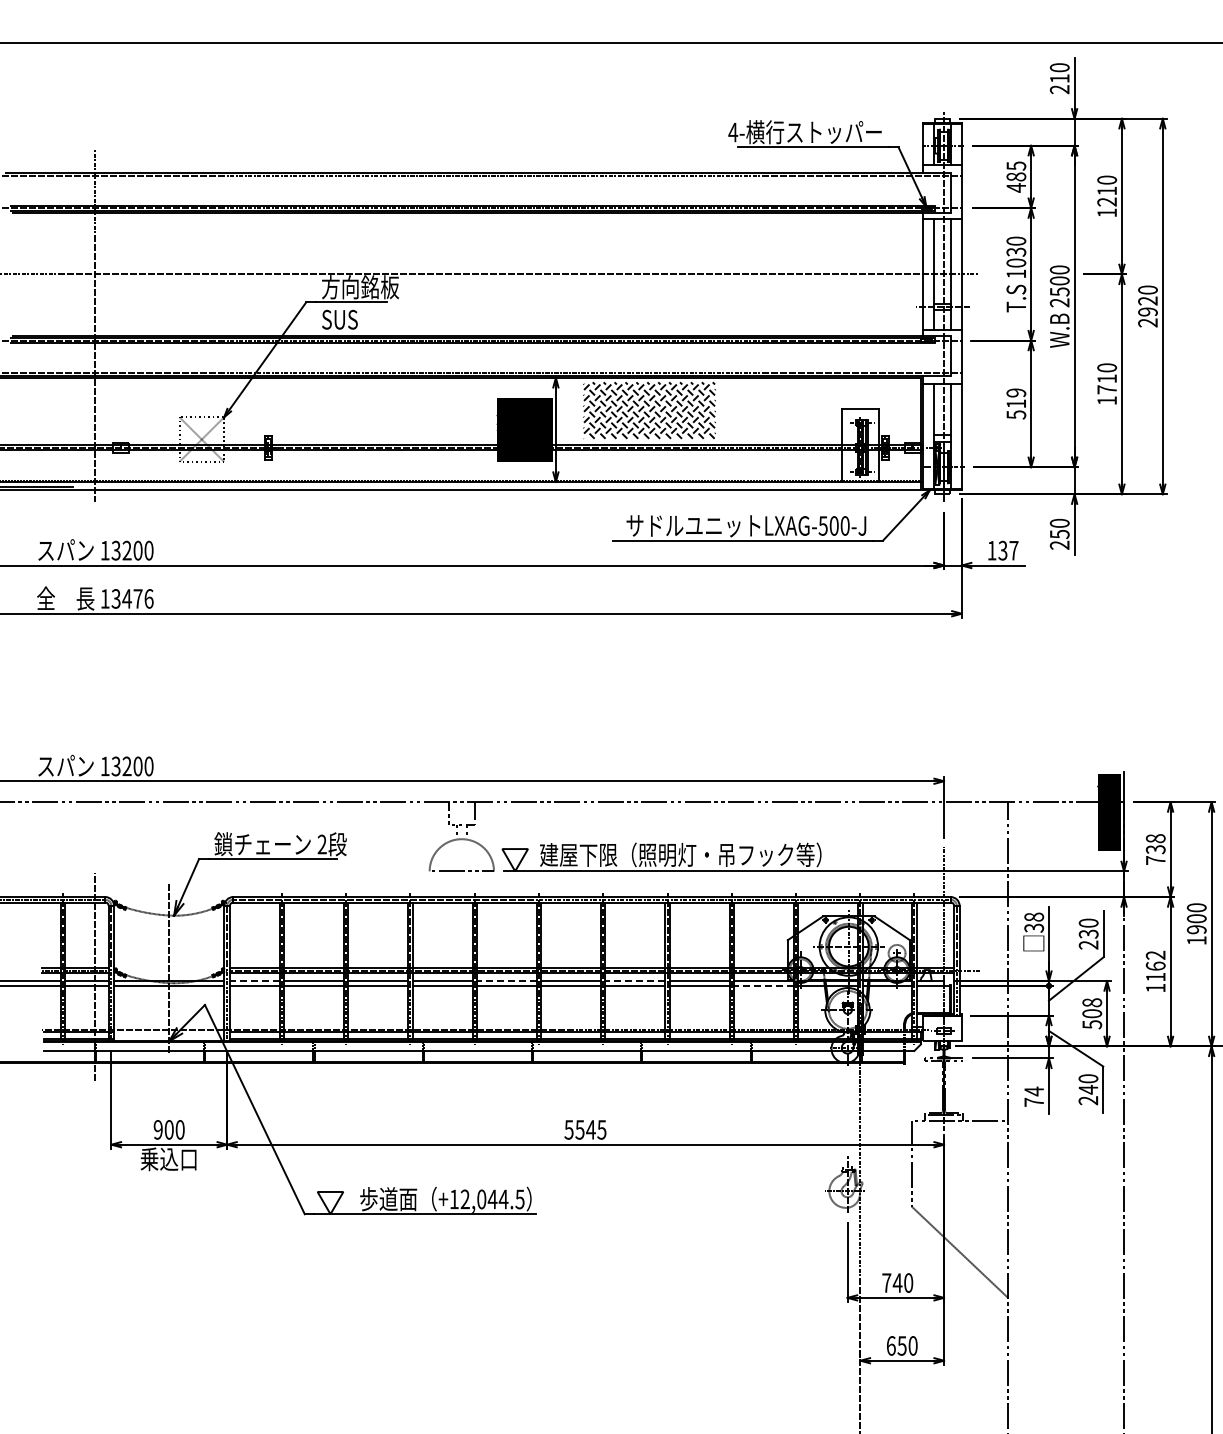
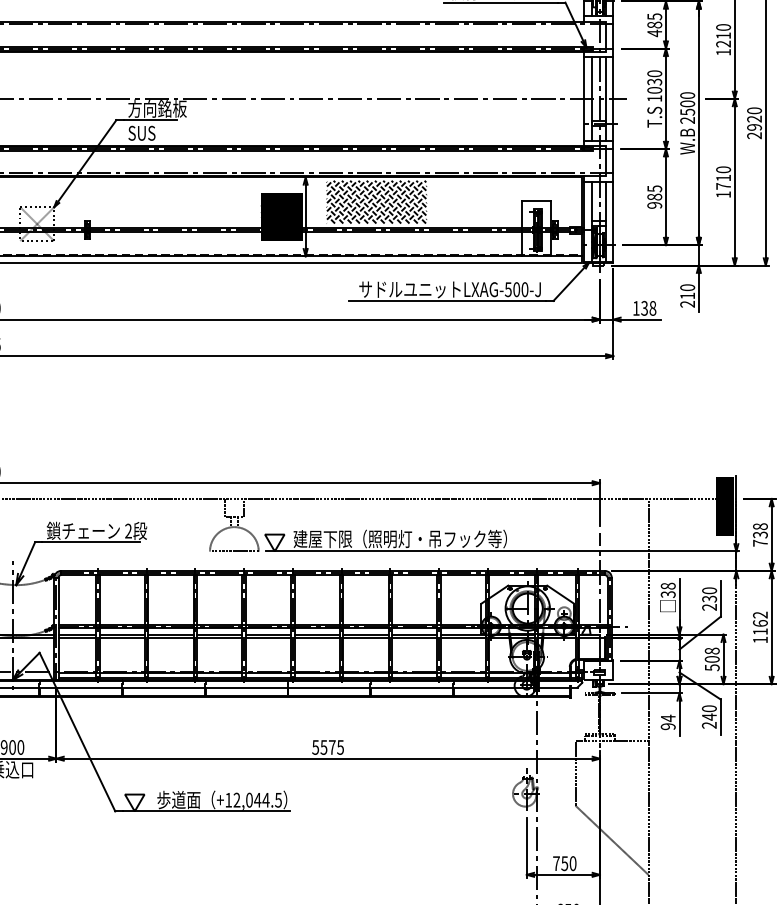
text: (1016, 403) -> (654, 196), 519 -> 985
text: (1059, 534) -> (687, 296), 250 -> 210
text: (1013, 550) -> (652, 308), 137 -> 138
line: (254, 981) -> (77, 634), dashed -> solid
line: (506, 981) -> (268, 634), dashed -> solid
line: (635, 981) -> (366, 634), dashed -> solid
line: (764, 985) -> (463, 638), dashed -> solid
text: (1034, 1101) -> (668, 725), 74 -> 94
text: (590, 1129) -> (331, 747), 5545 -> 5575
text: (897, 1282) -> (564, 863), 740 -> 750

